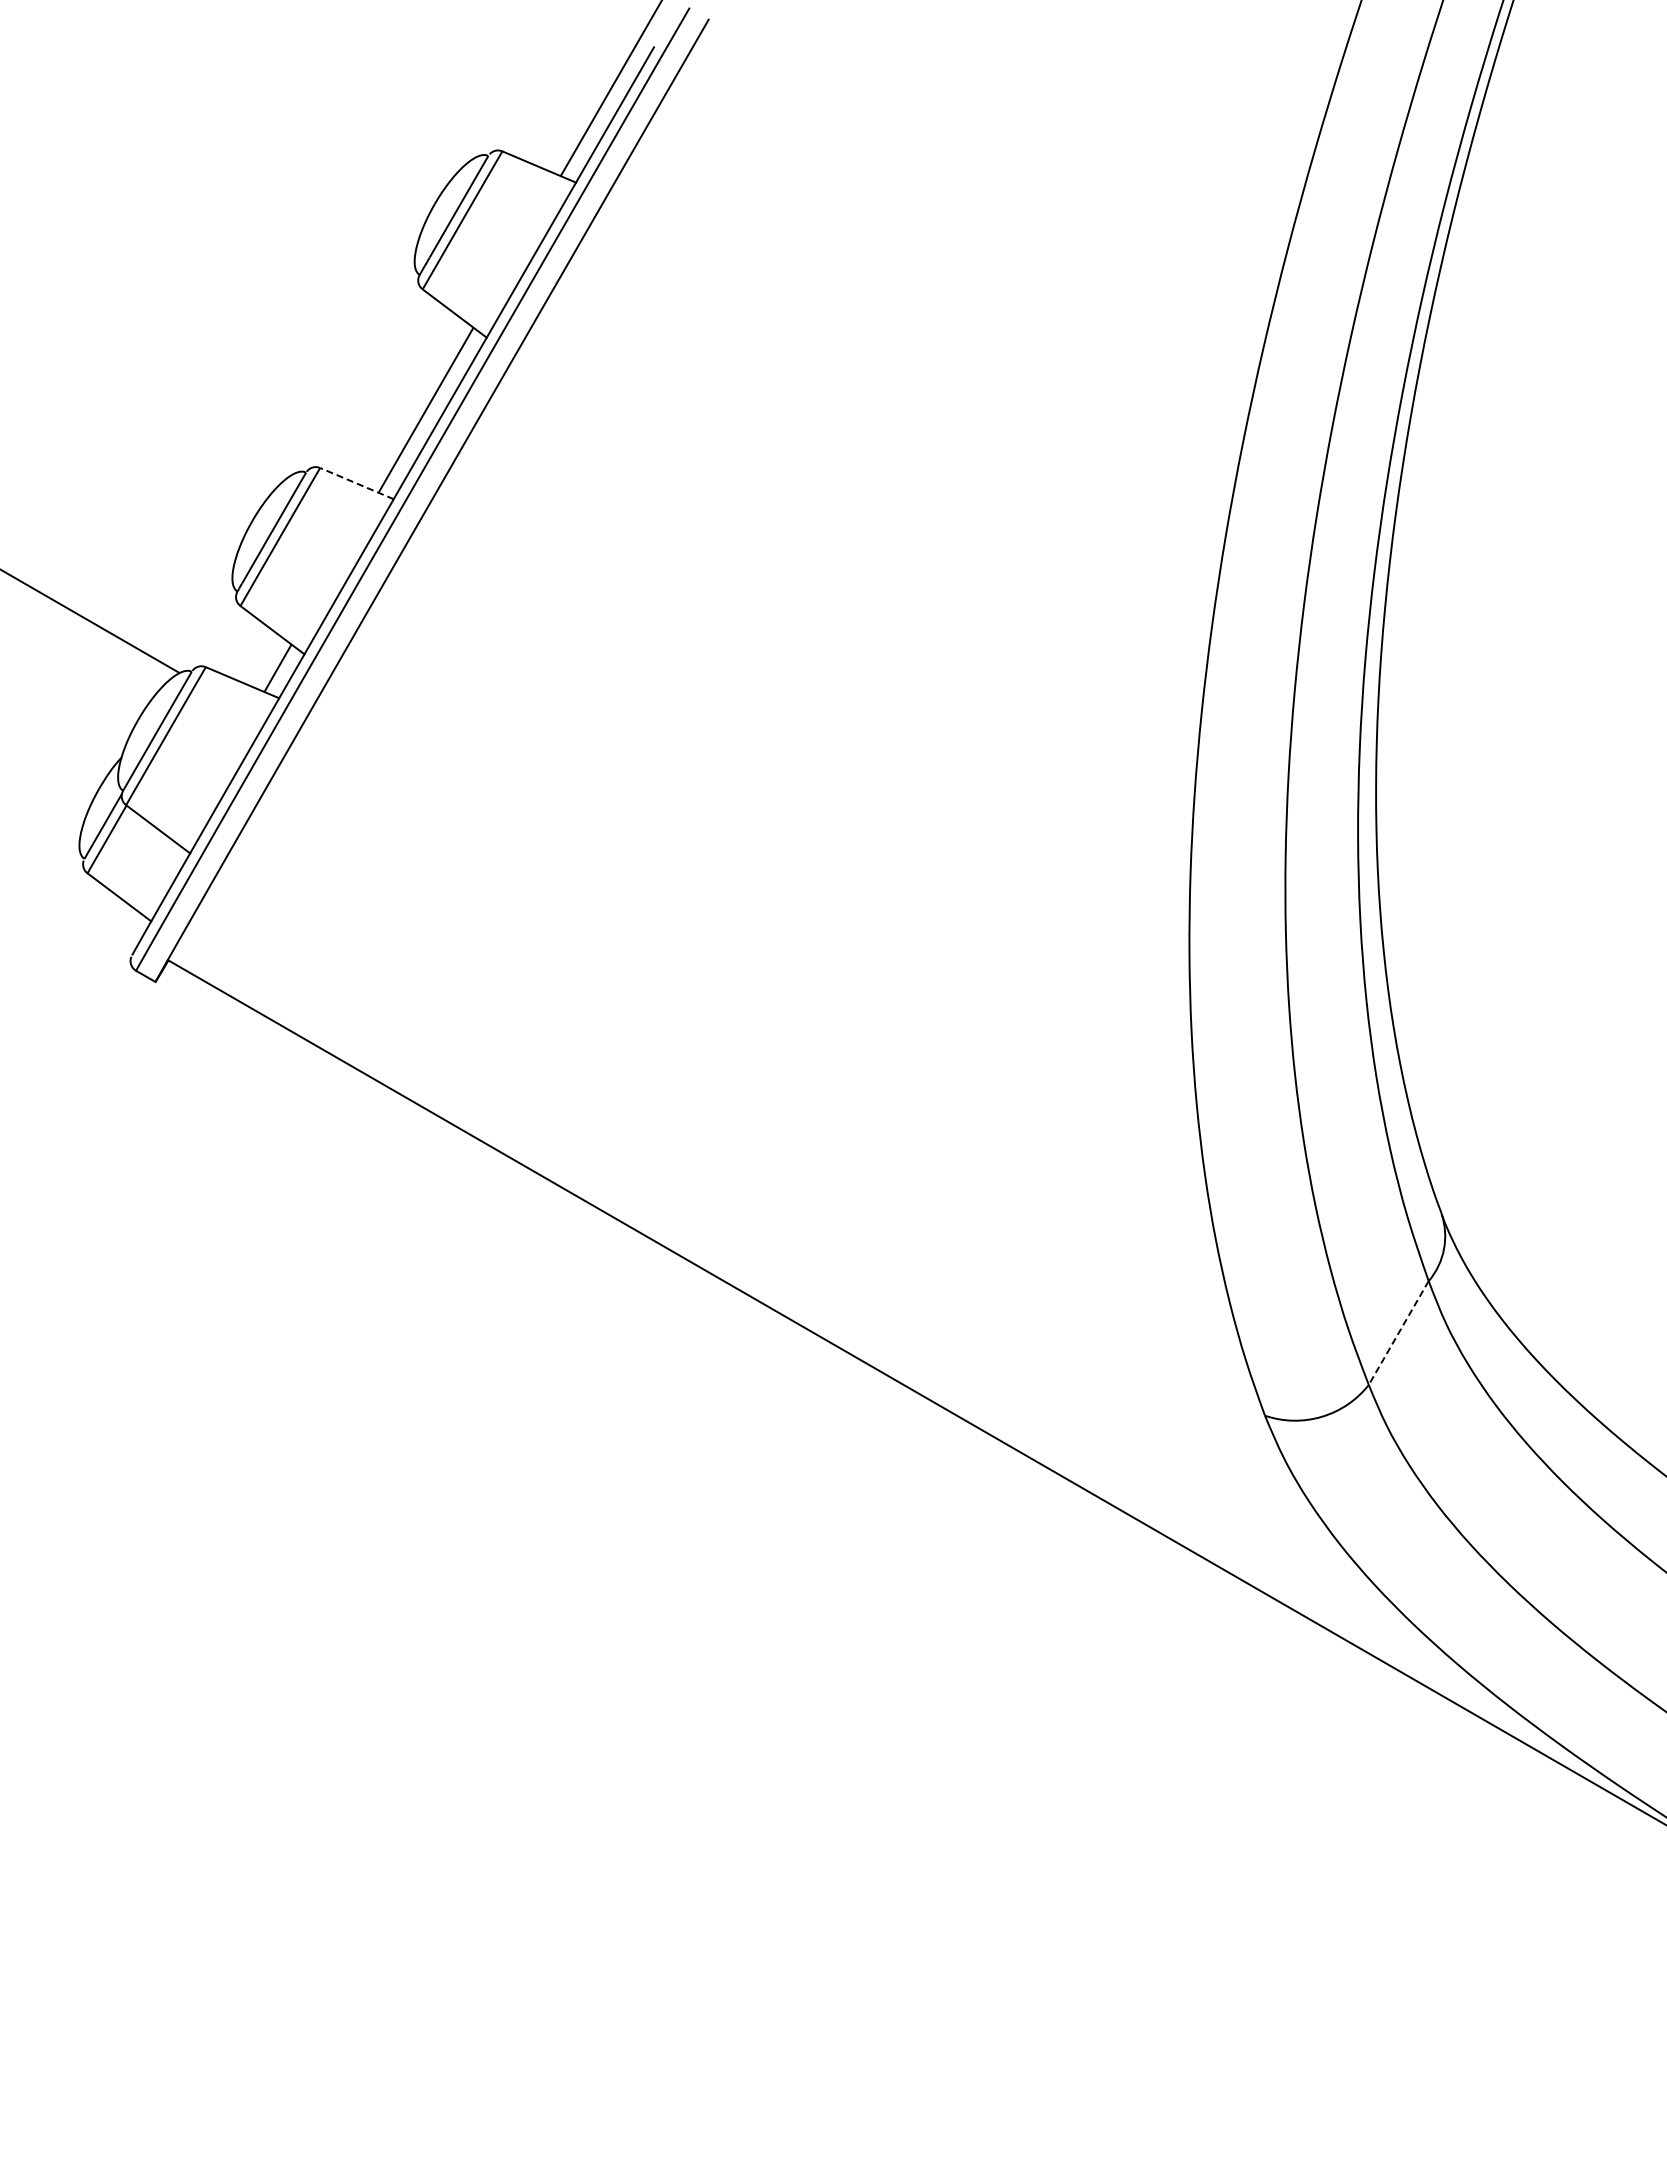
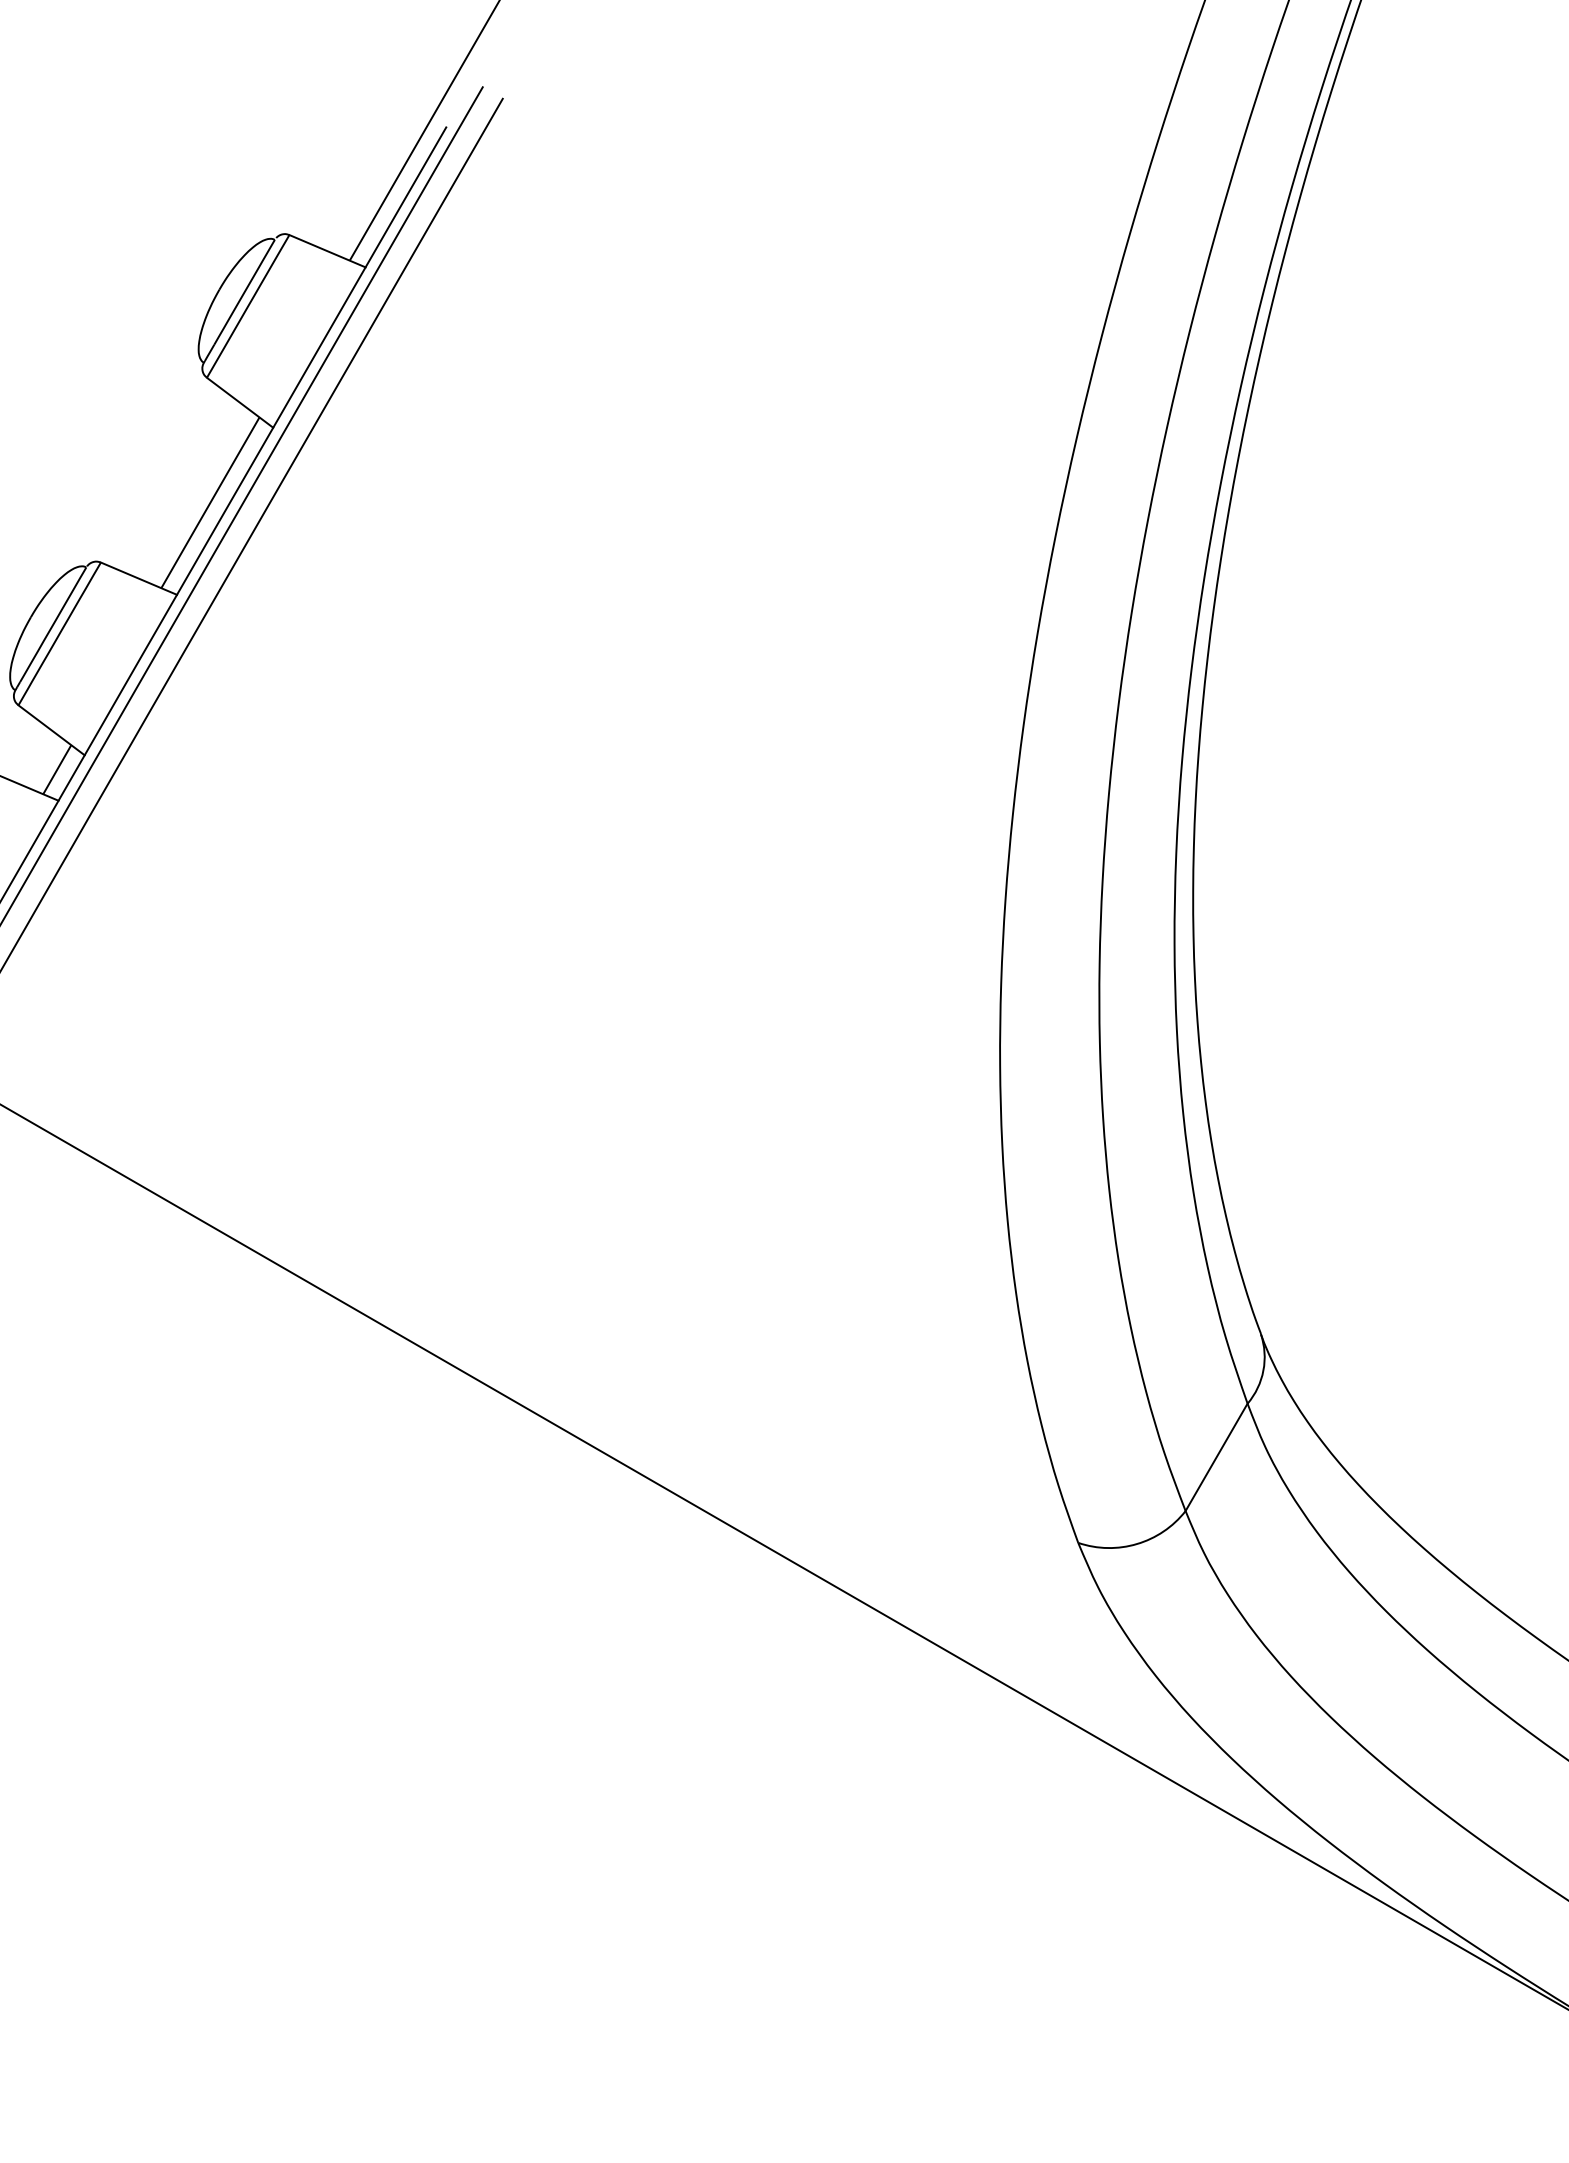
line: (356, 483) -> (138, 578), dashed -> solid
line: (1398, 1333) -> (1216, 1457), dashed -> solid

